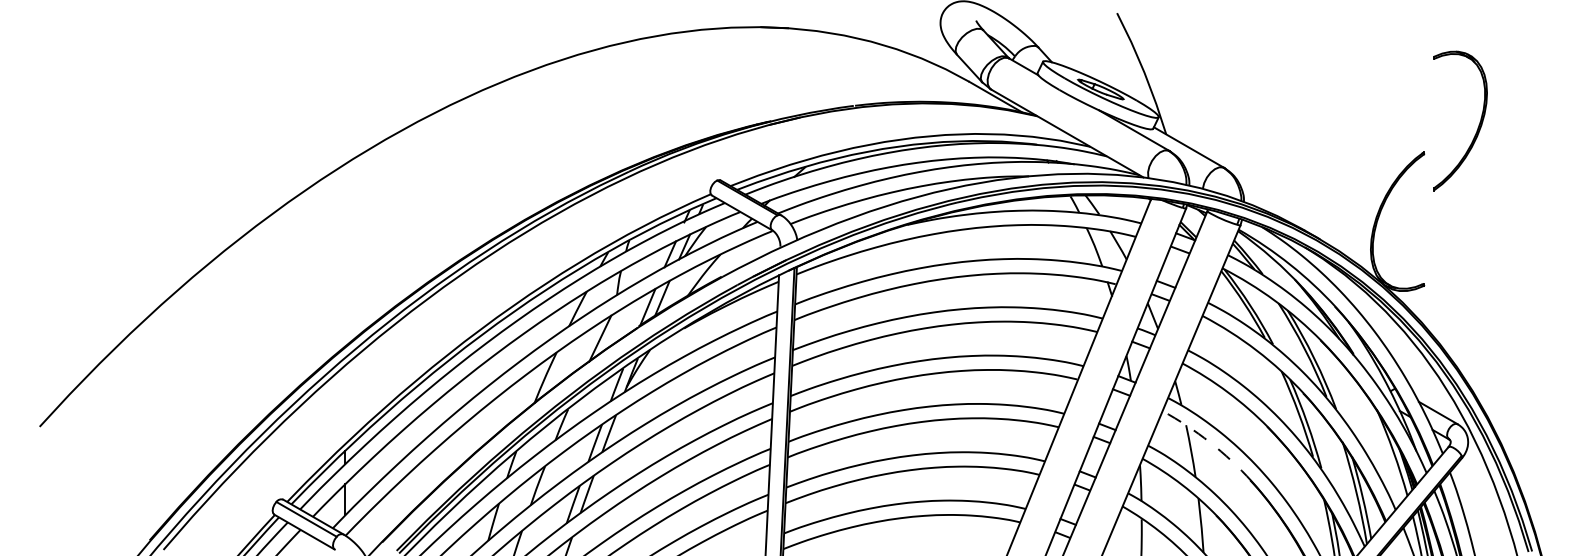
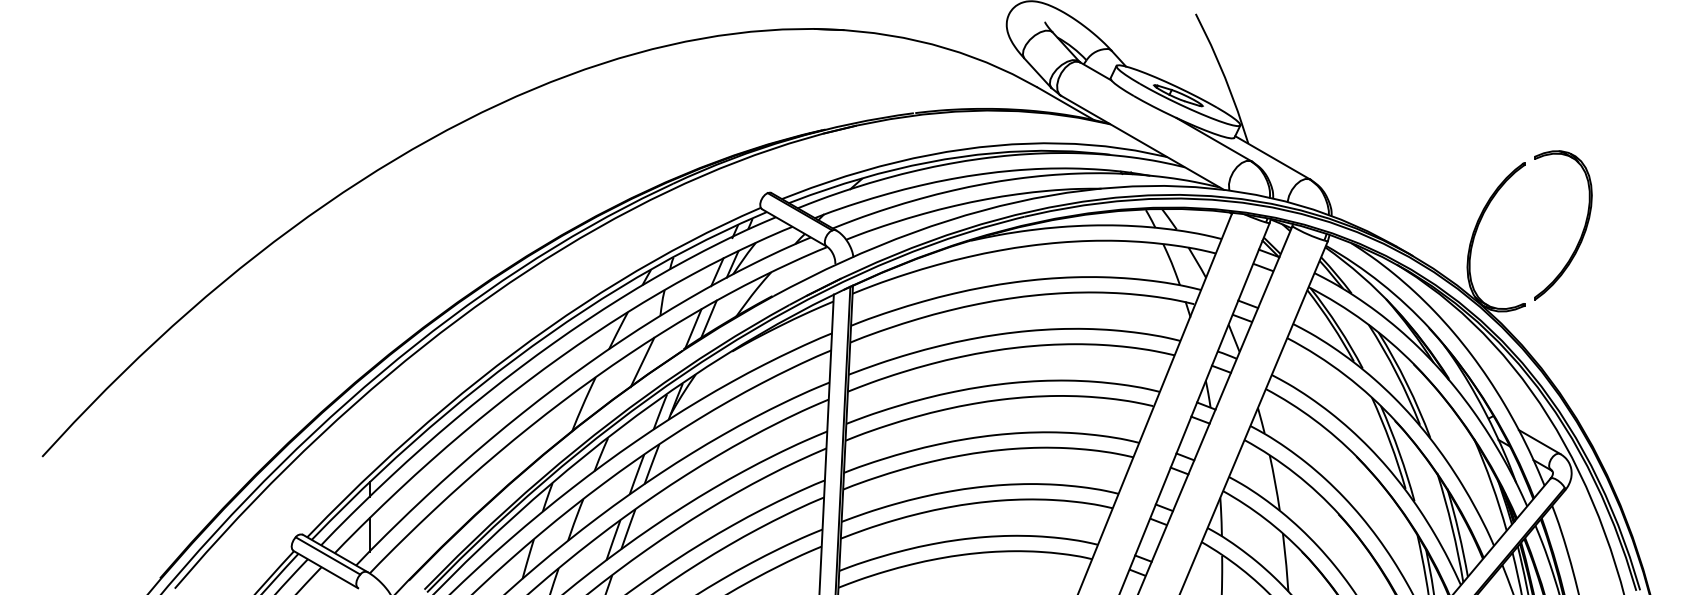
part: (1478, 125) -> (1582, 230), moved
arc: (1210, 442) -> (1295, 473), dashed -> solid

